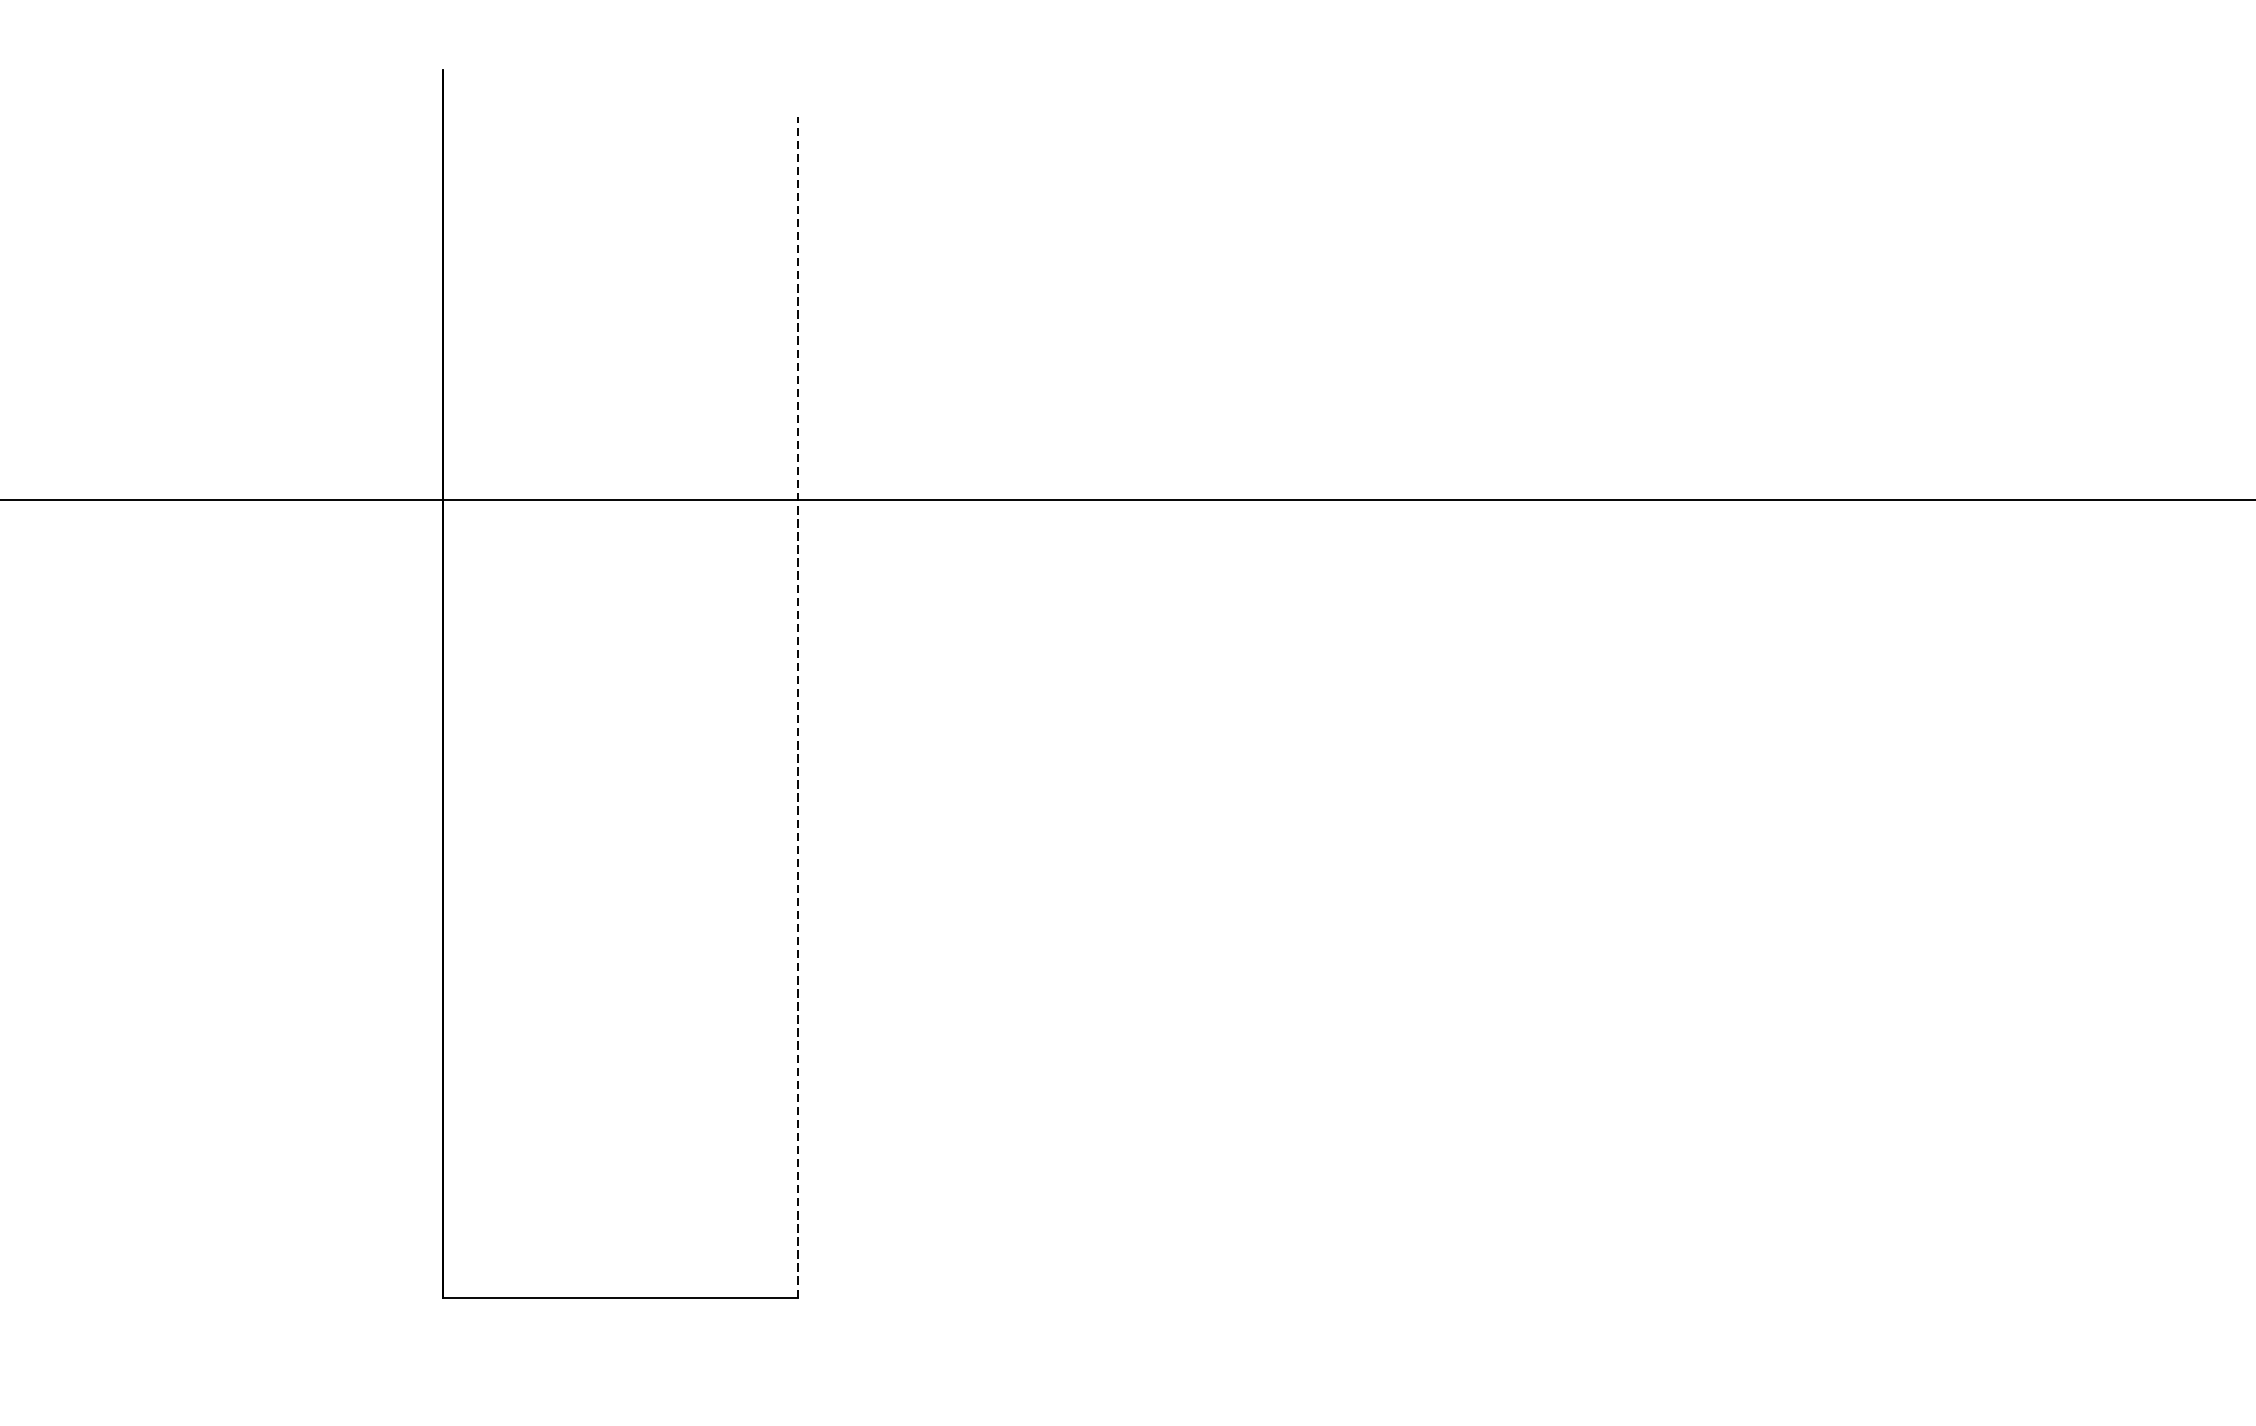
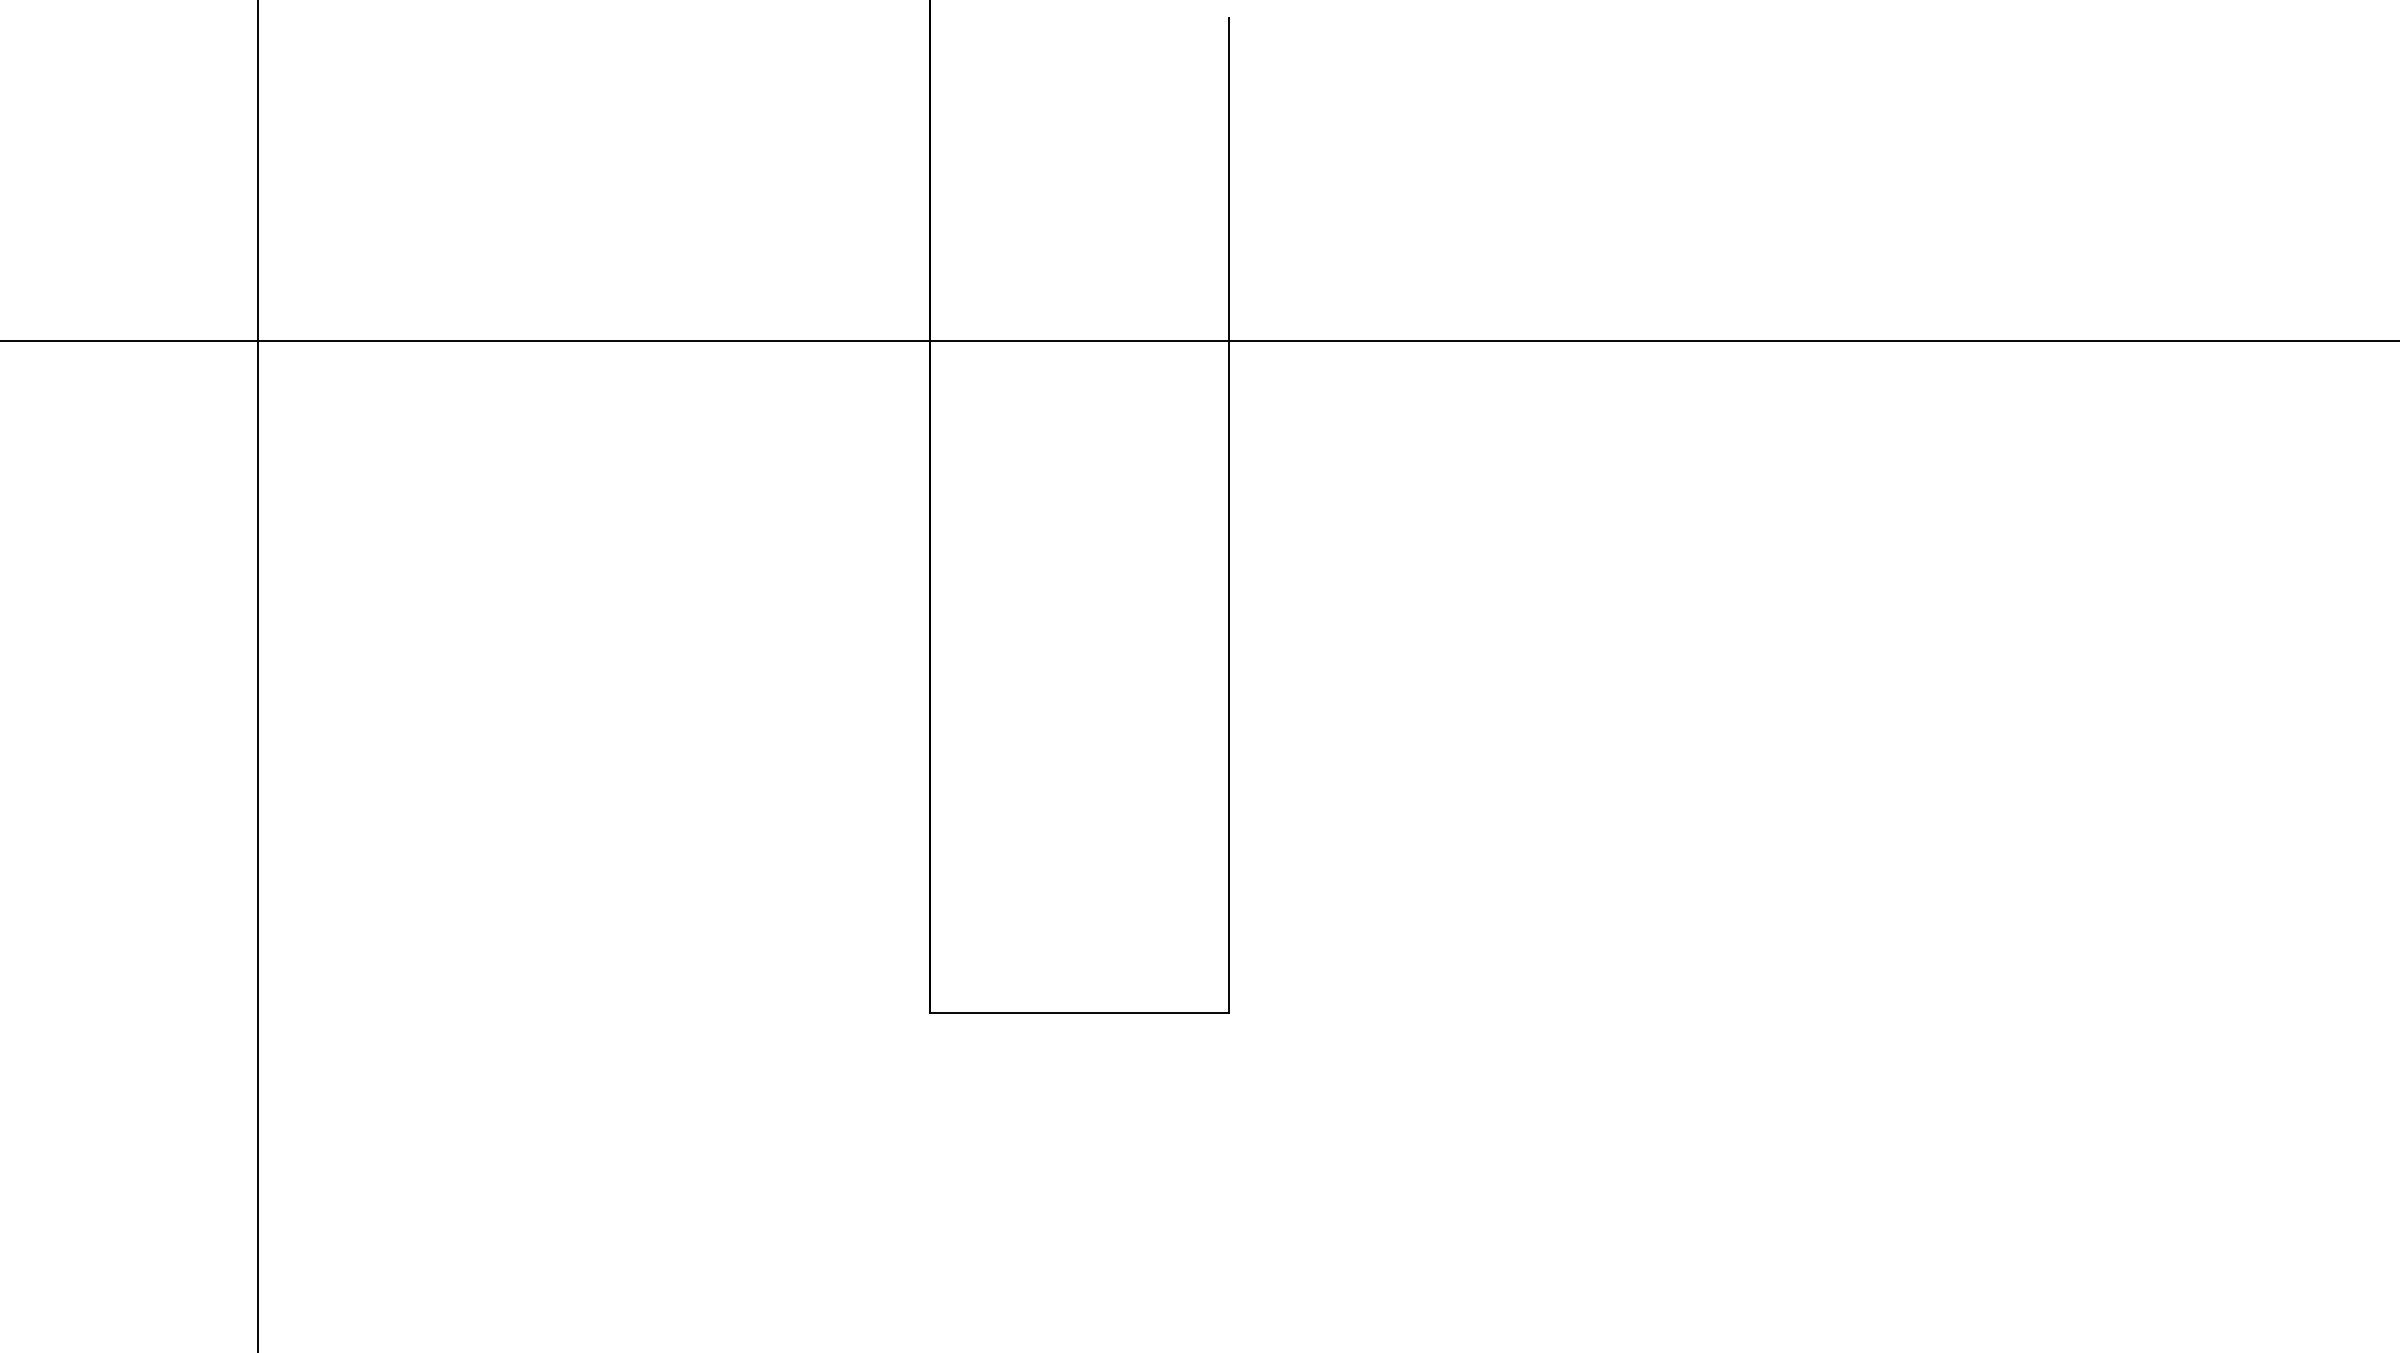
line: (797, 707) -> (1228, 515), dashed -> solid

